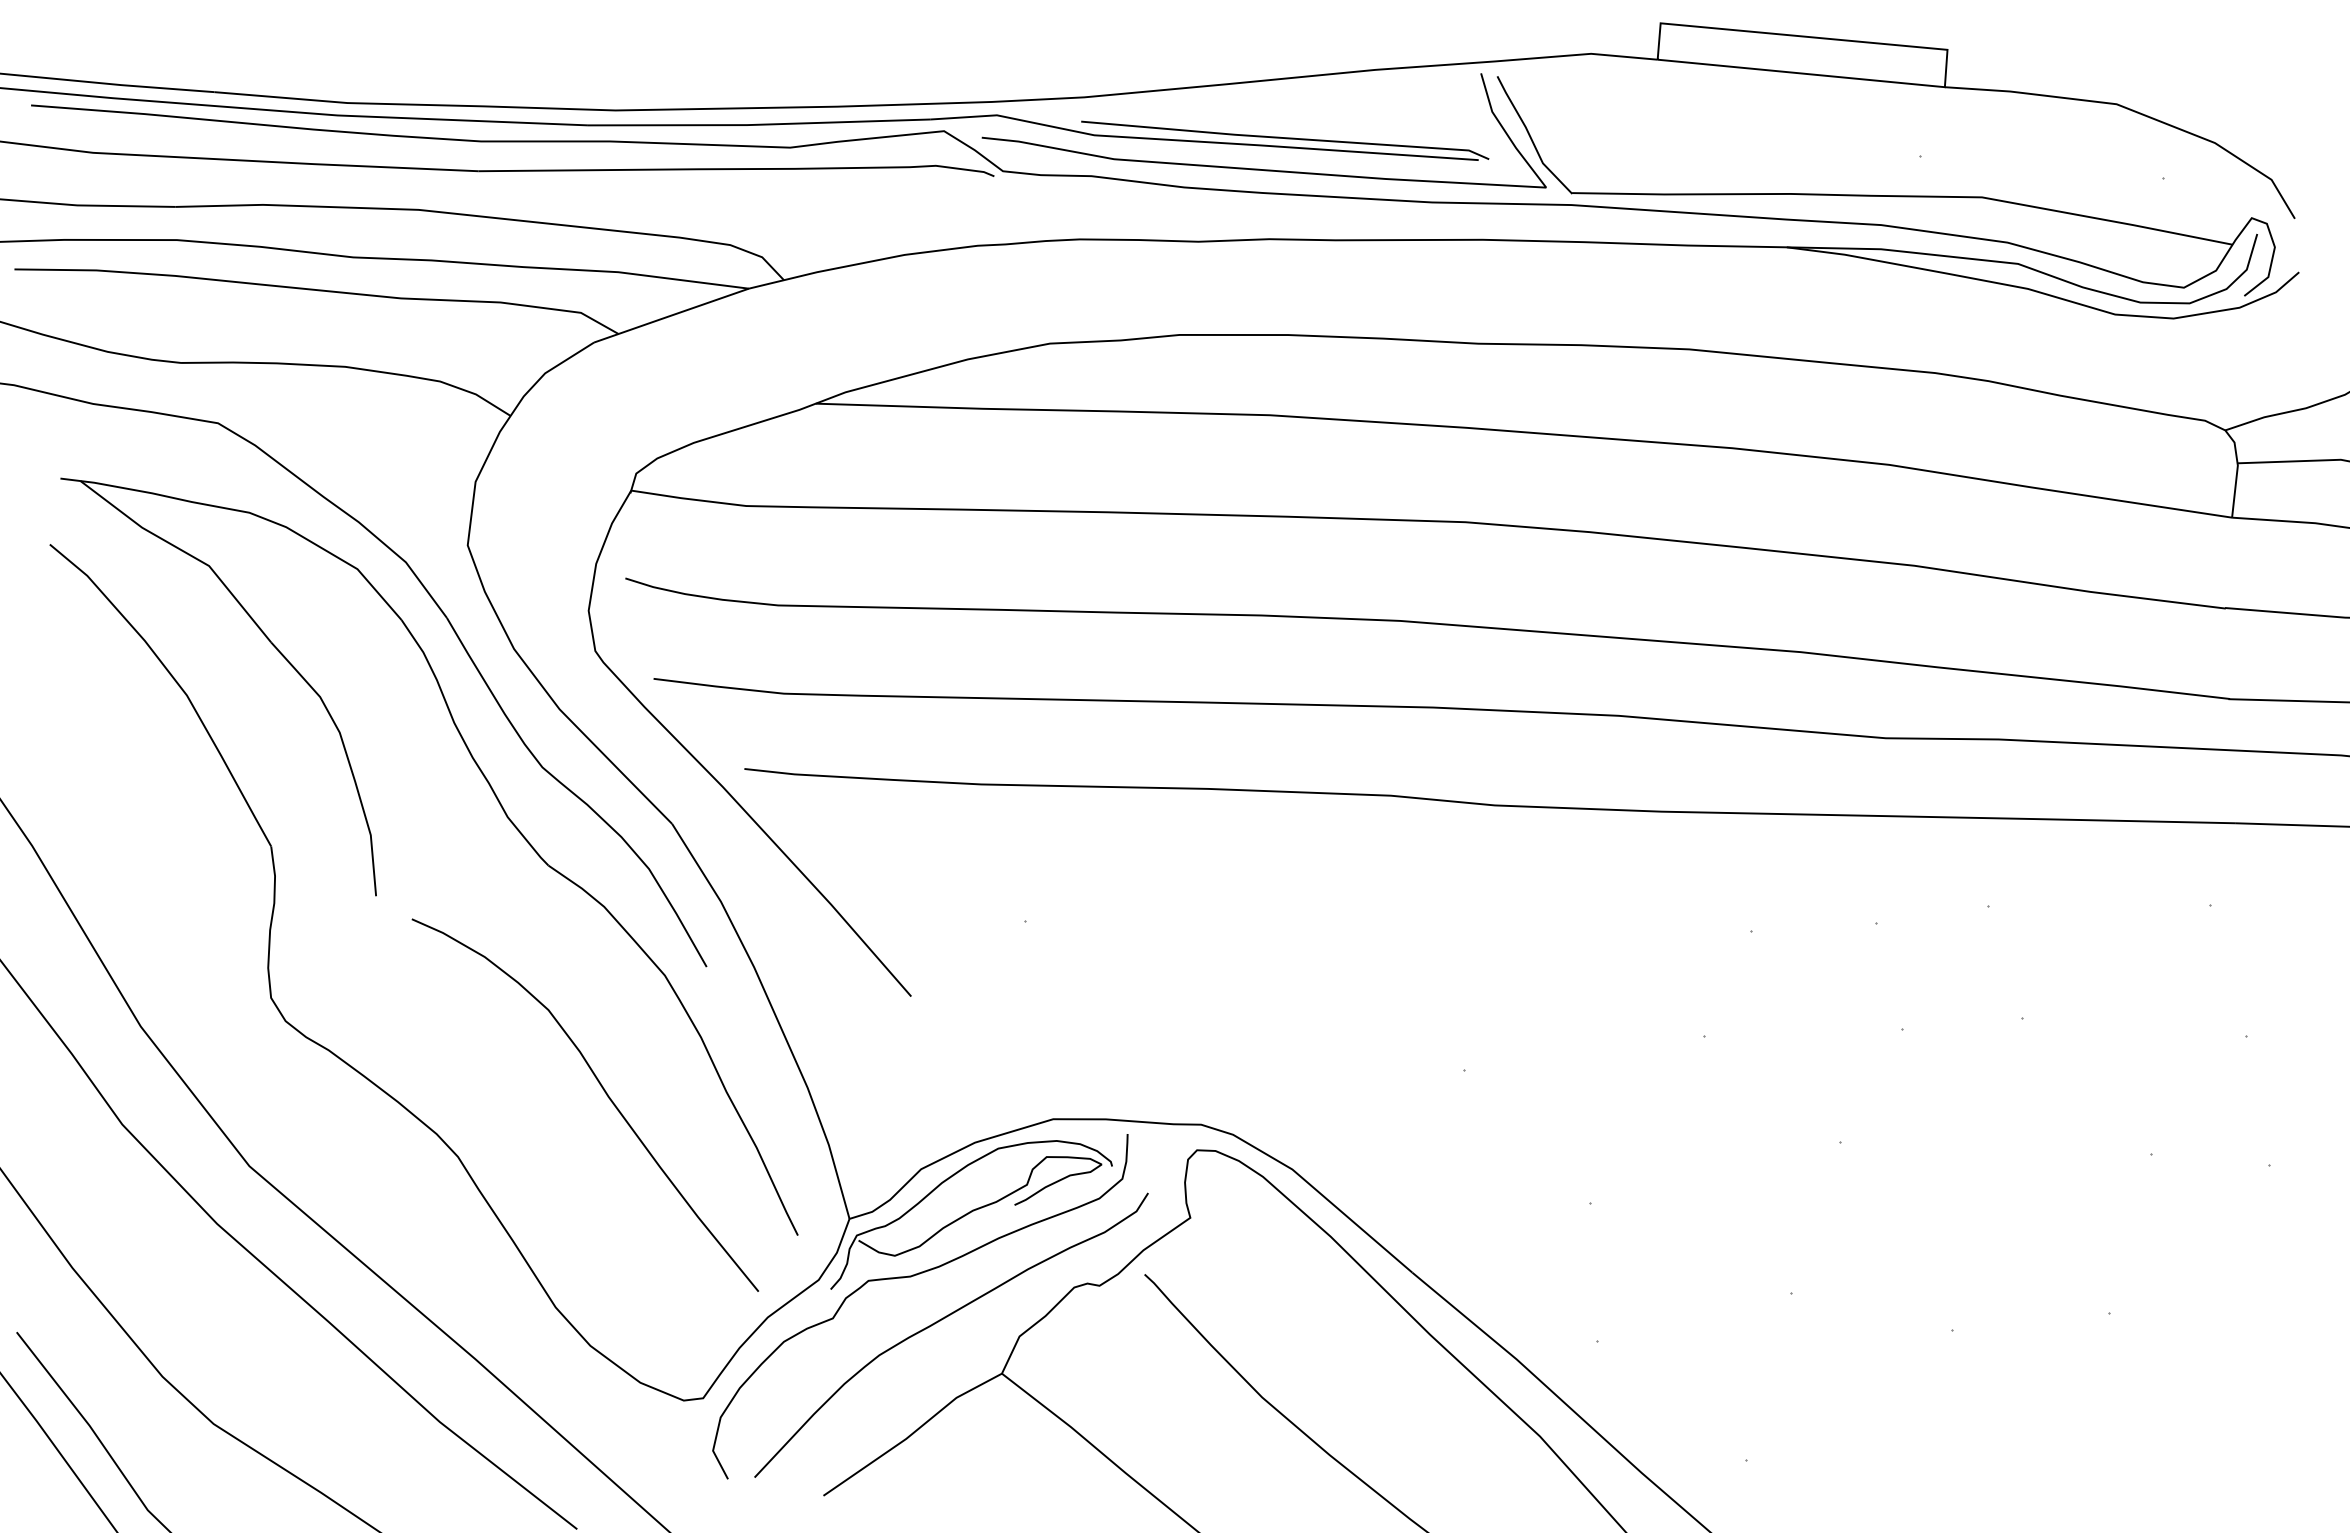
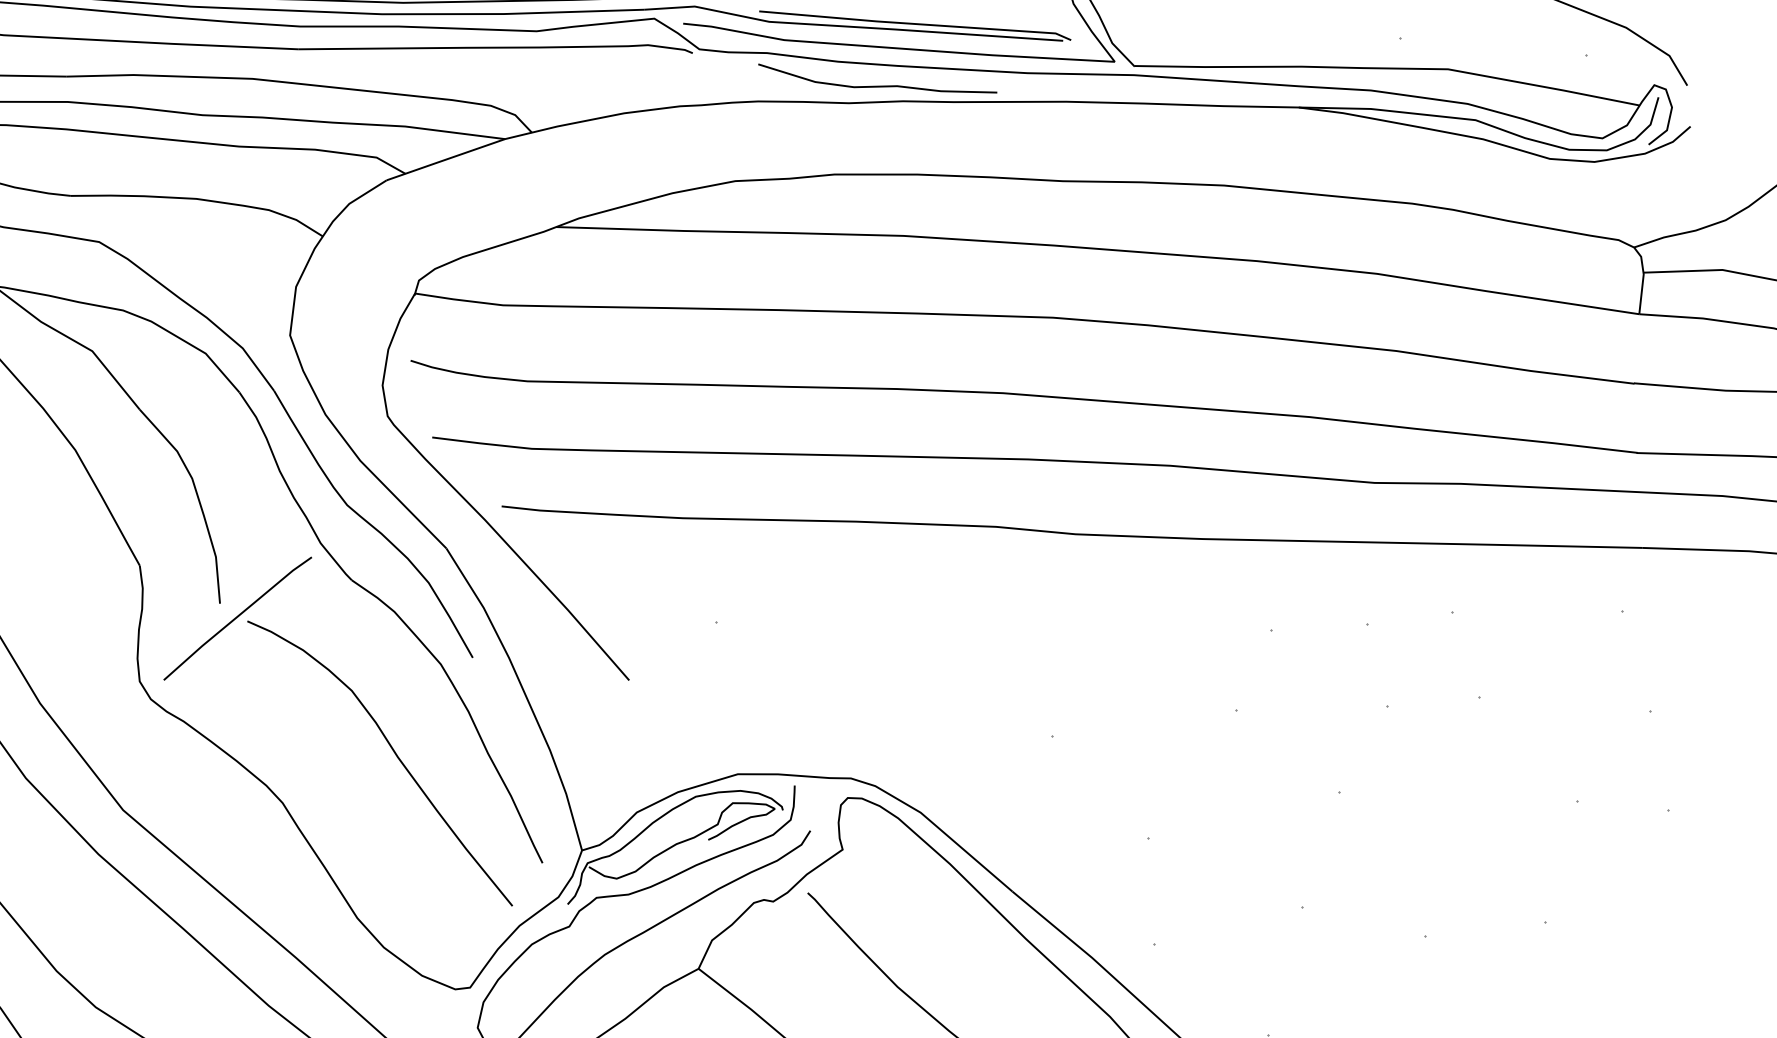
curve: (1235, 219) -> (877, 86), added
line: (399, 914) -> (237, 617), added

